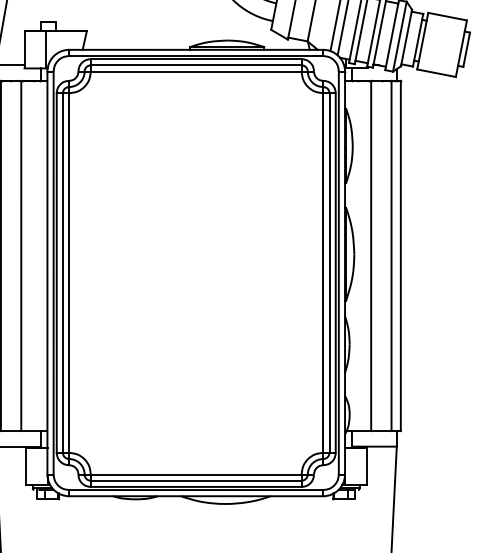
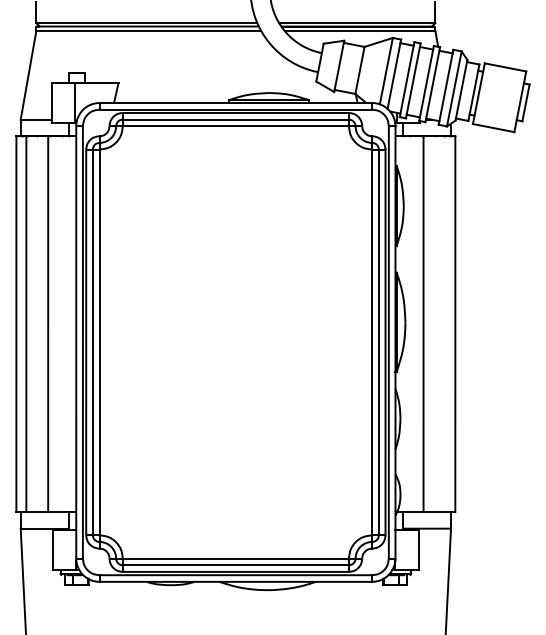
line: (391, 256) -> (445, 324), removed

